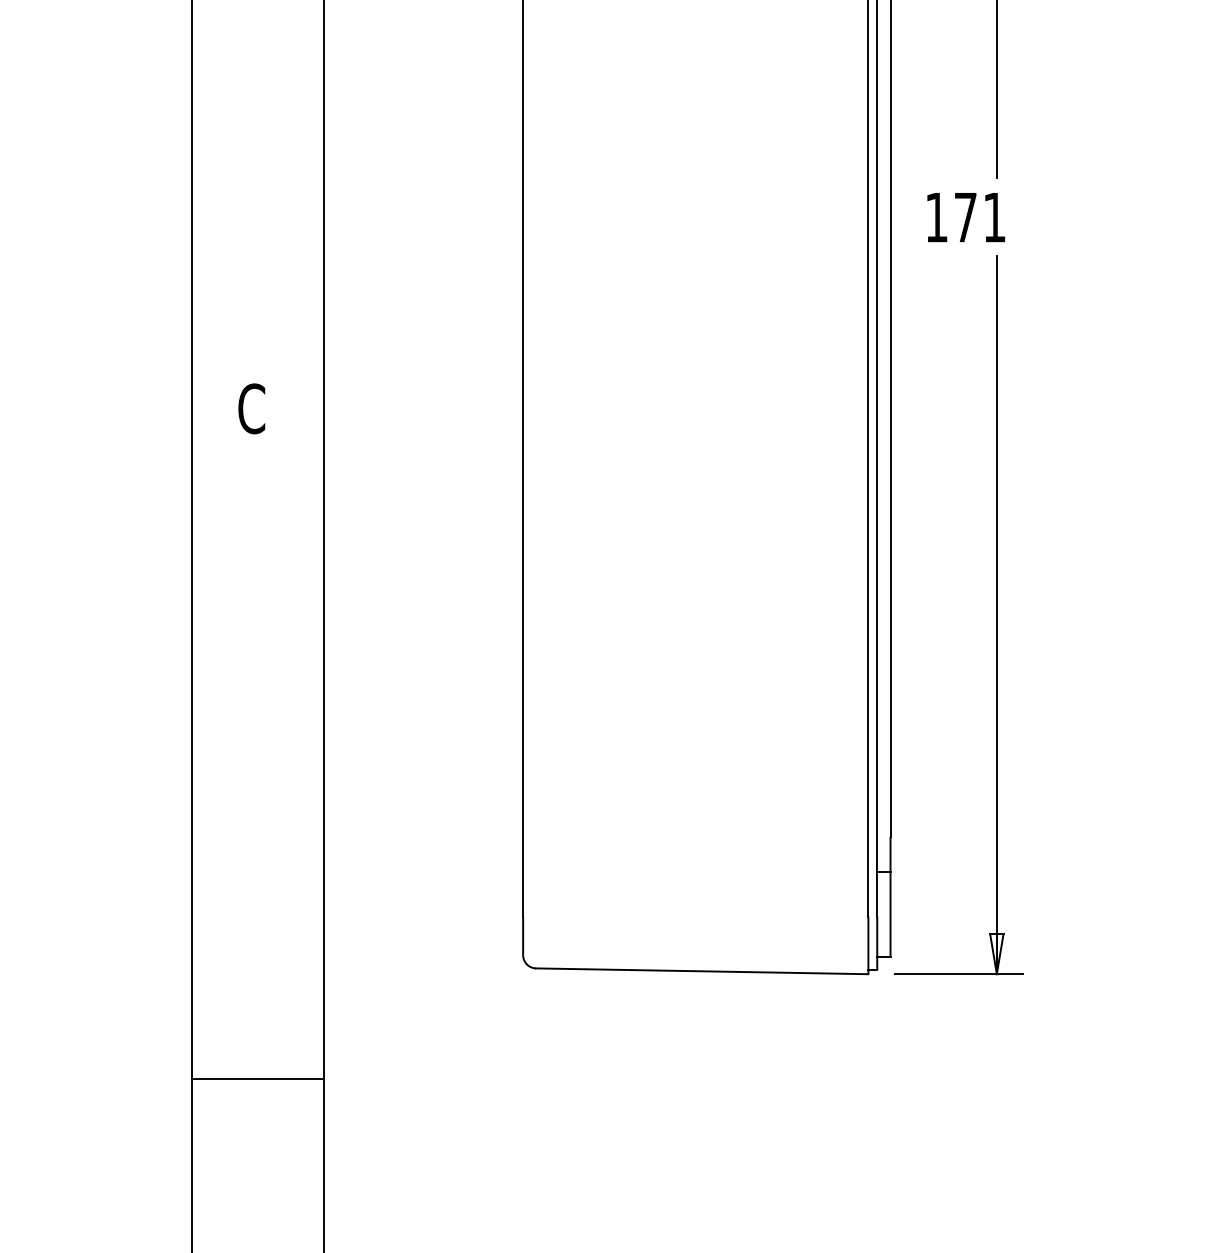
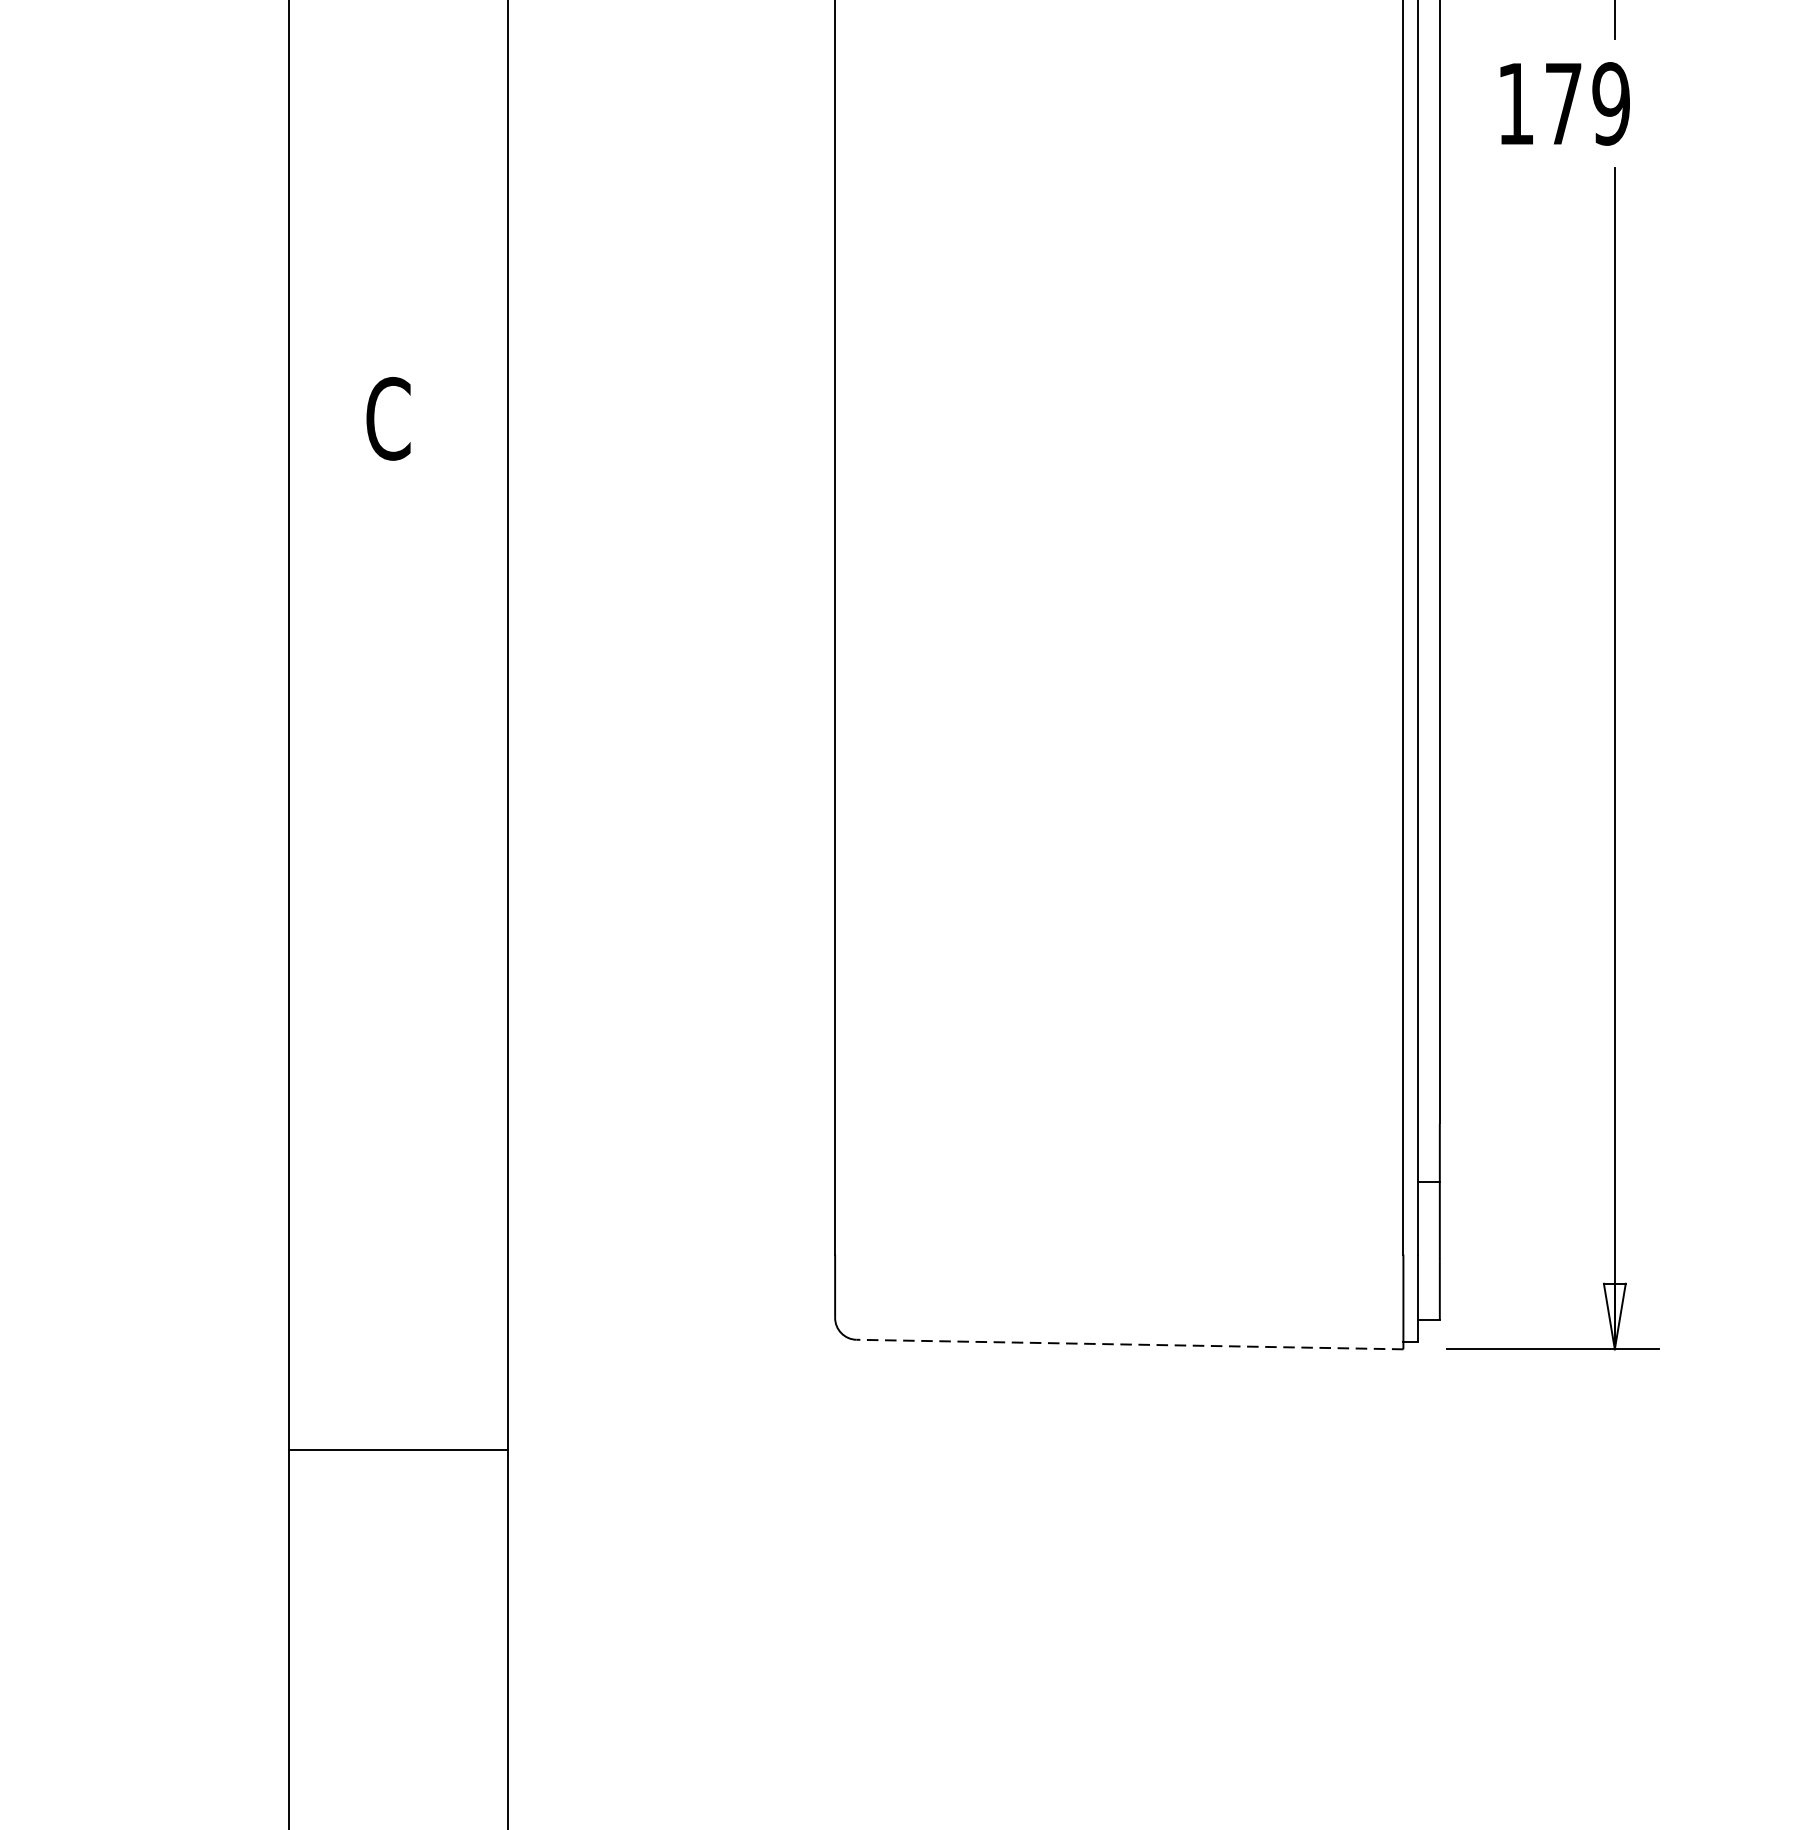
text: (994, 217) -> (1610, 103), 171 -> 179
line: (701, 971) -> (1128, 1344), solid -> dashed
line: (257, 1079) -> (397, 1450), moved

